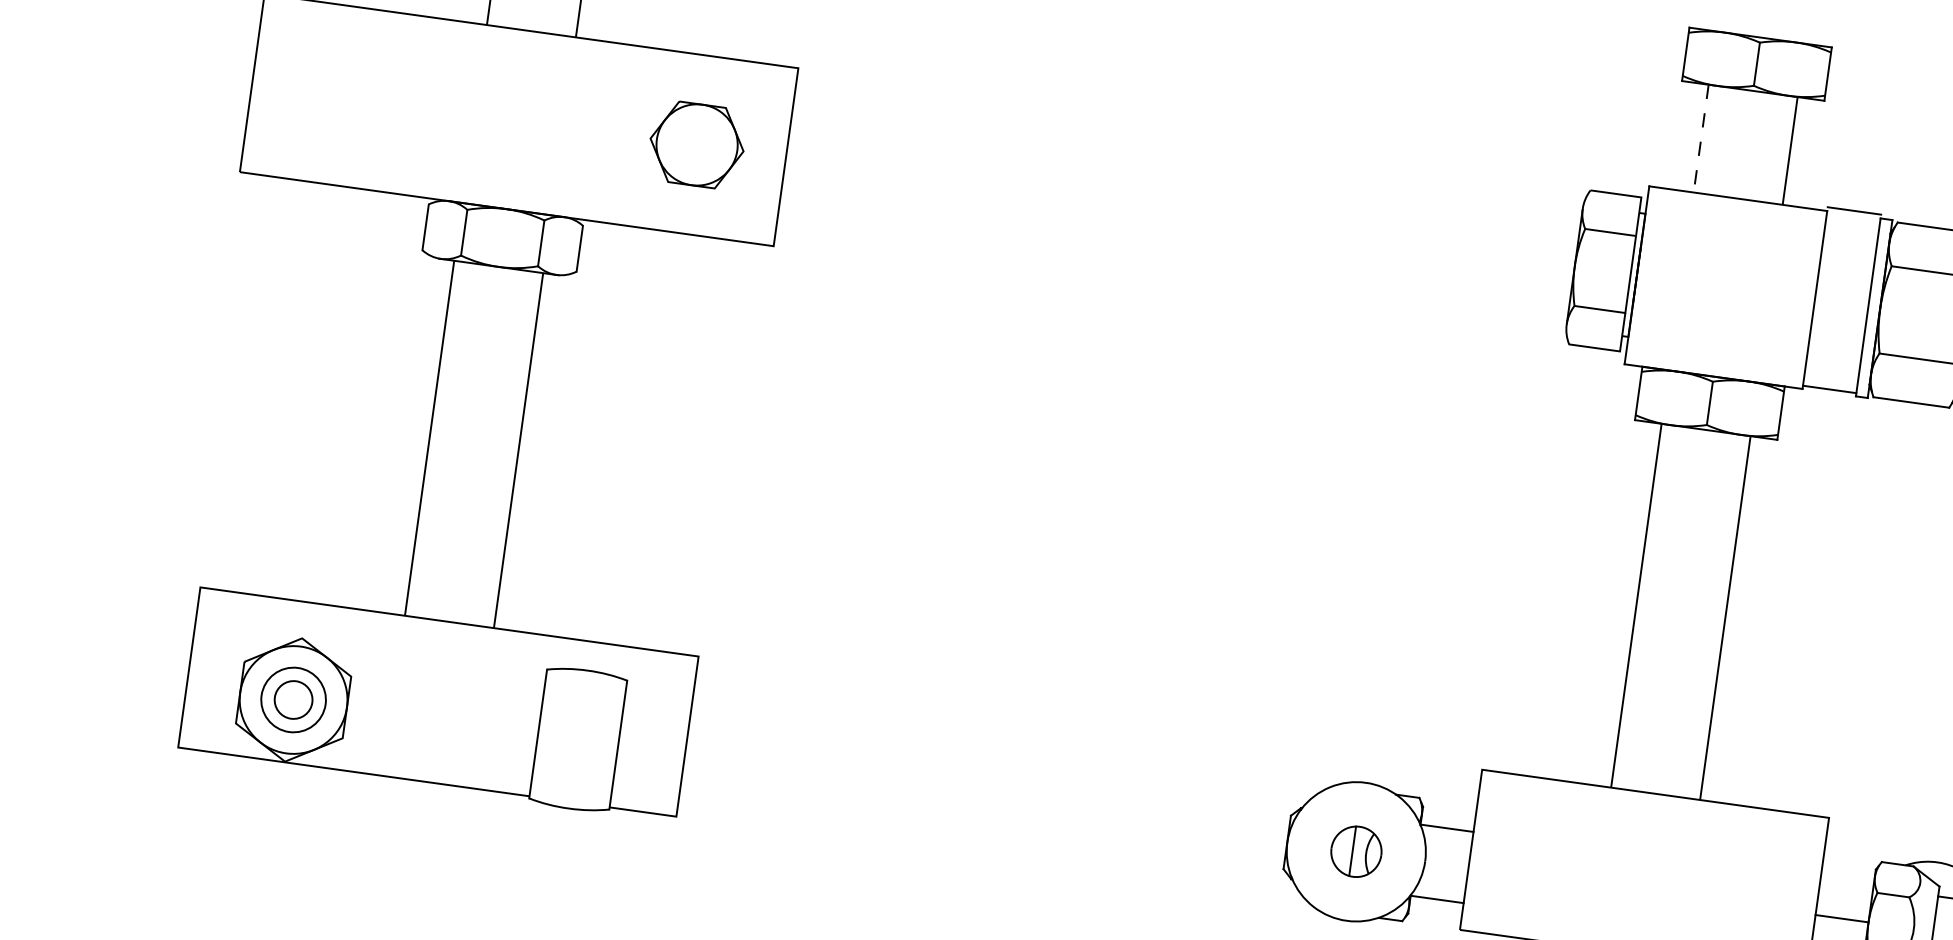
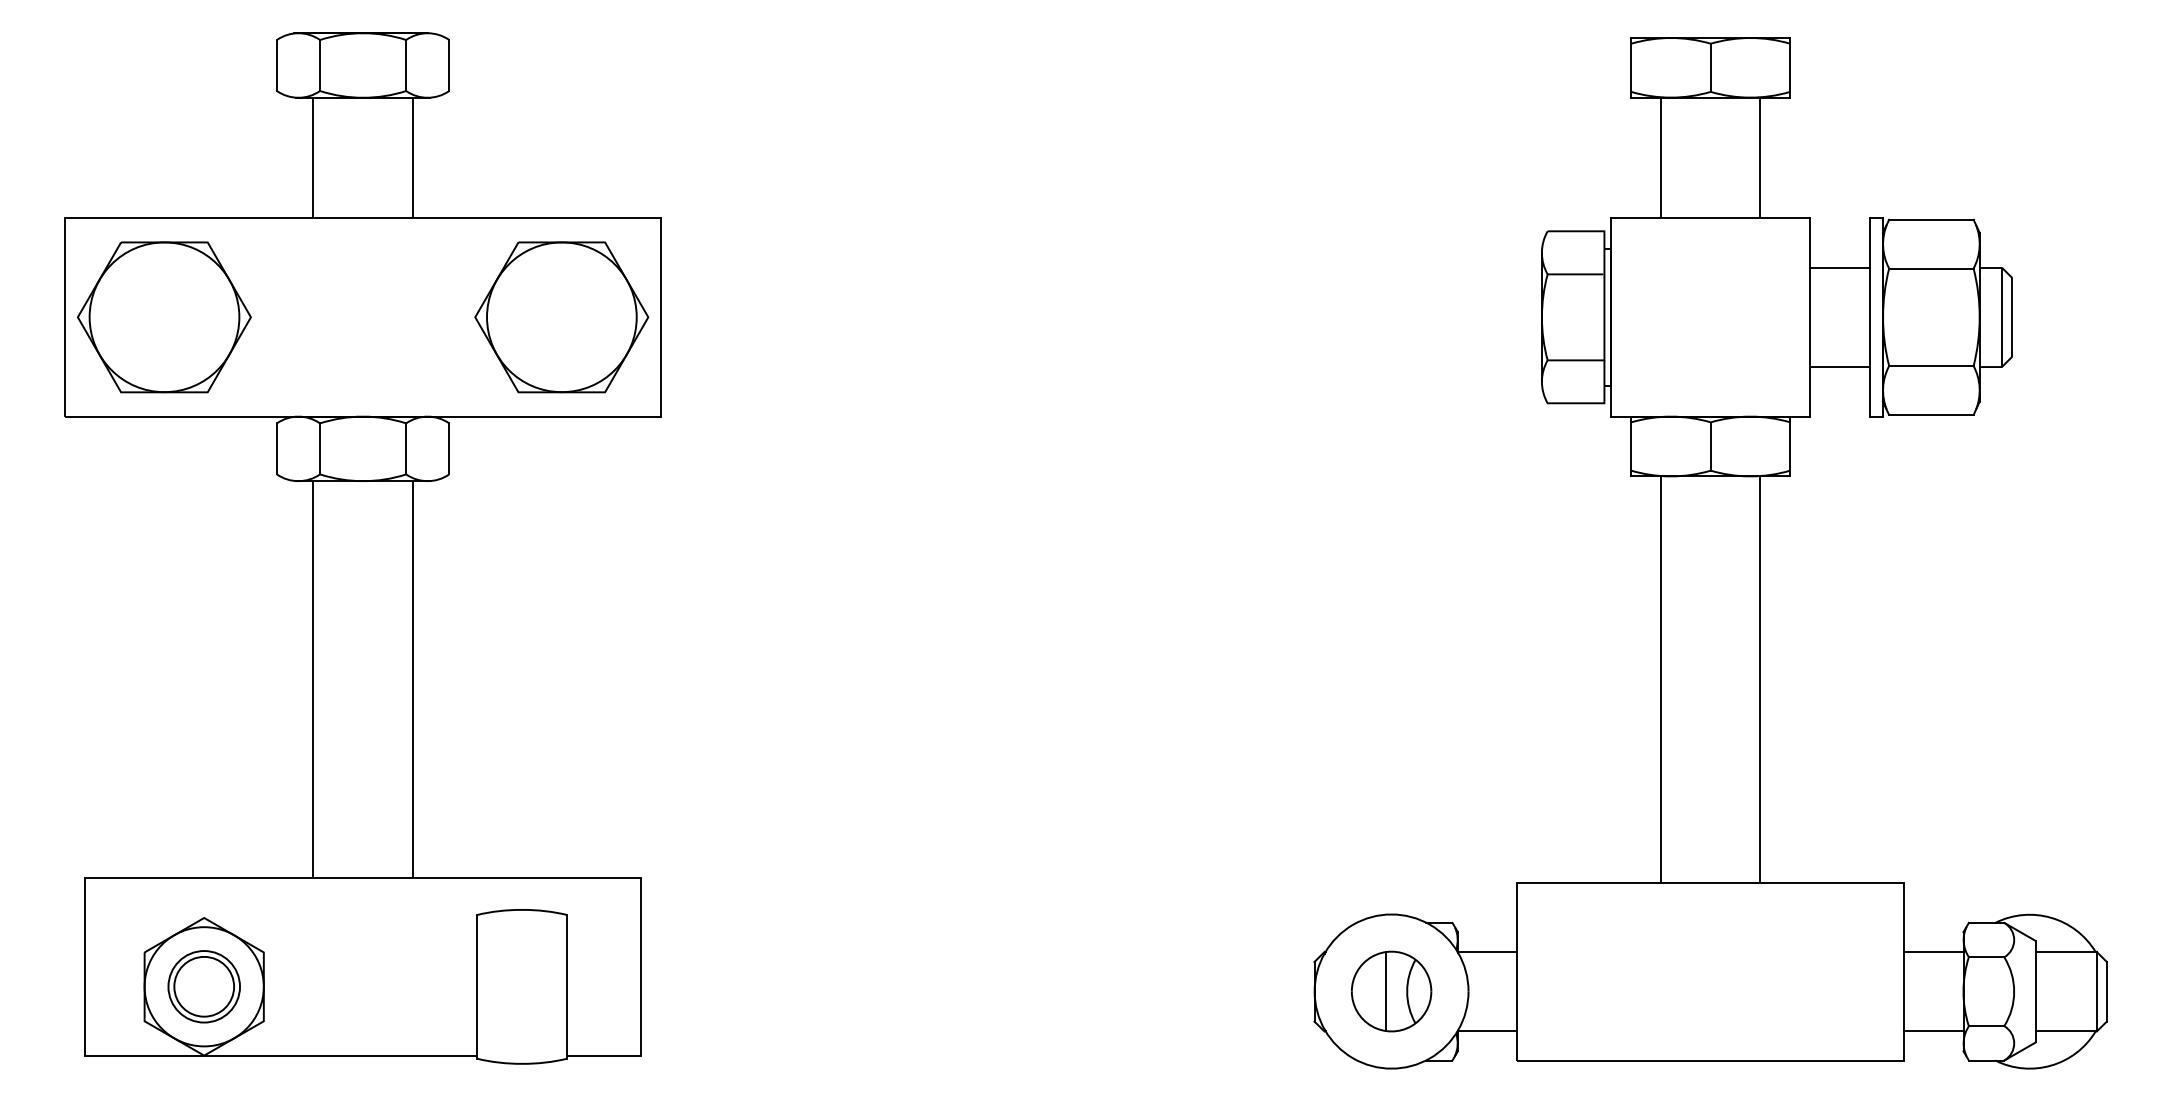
part: (341, 95) -> (164, 317), added
line: (1701, 139) -> (1661, 158), dashed -> solid
part: (696, 145) -> (561, 317), size x1.67
line: (1854, 210) -> (1839, 267), moved
line: (1829, 389) -> (1839, 367), moved
circle: (293, 699) -> (204, 986), size x1.43
part: (1356, 851) -> (1391, 991), size x1.43
line: (1841, 918) -> (1933, 951), moved

